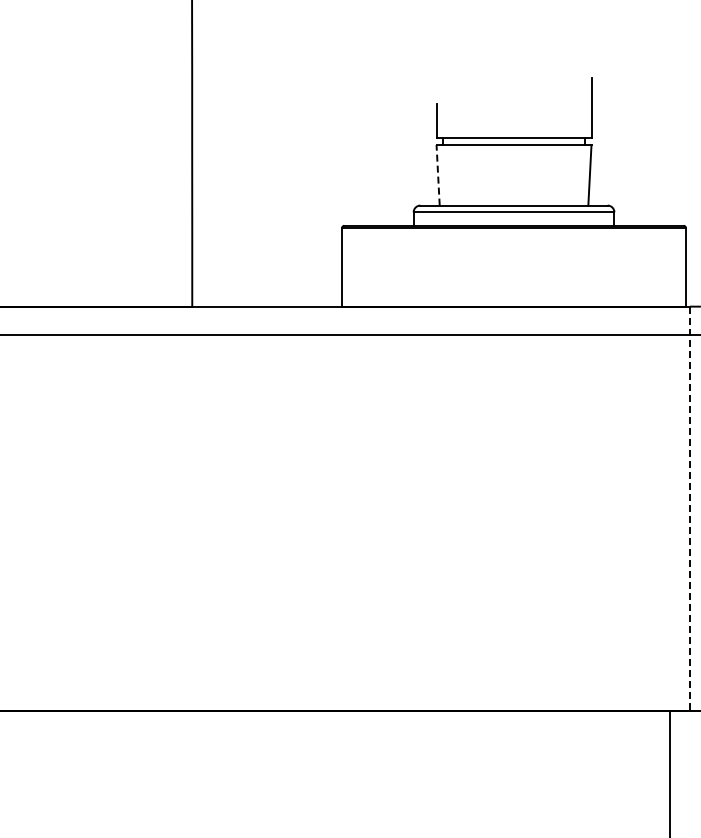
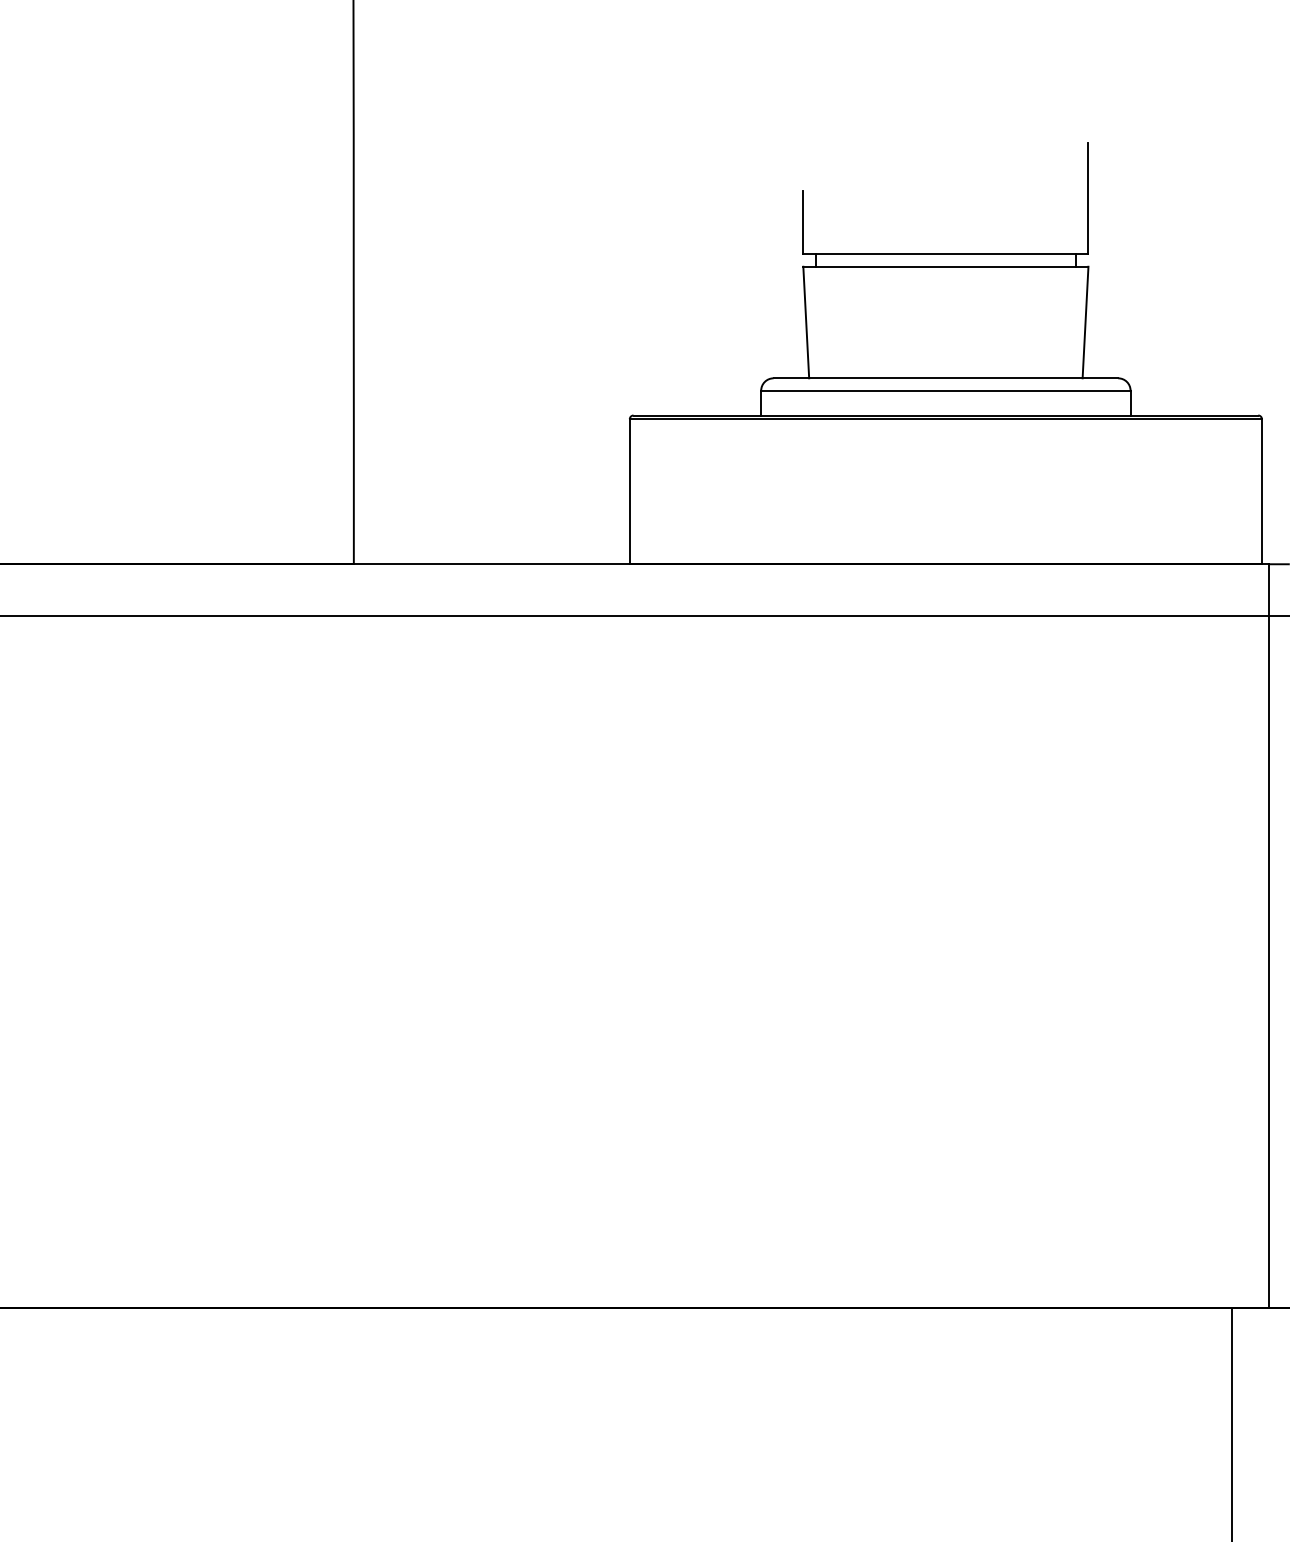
line: (438, 174) -> (806, 321), dashed -> solid
line: (689, 508) -> (1268, 935), dashed -> solid

